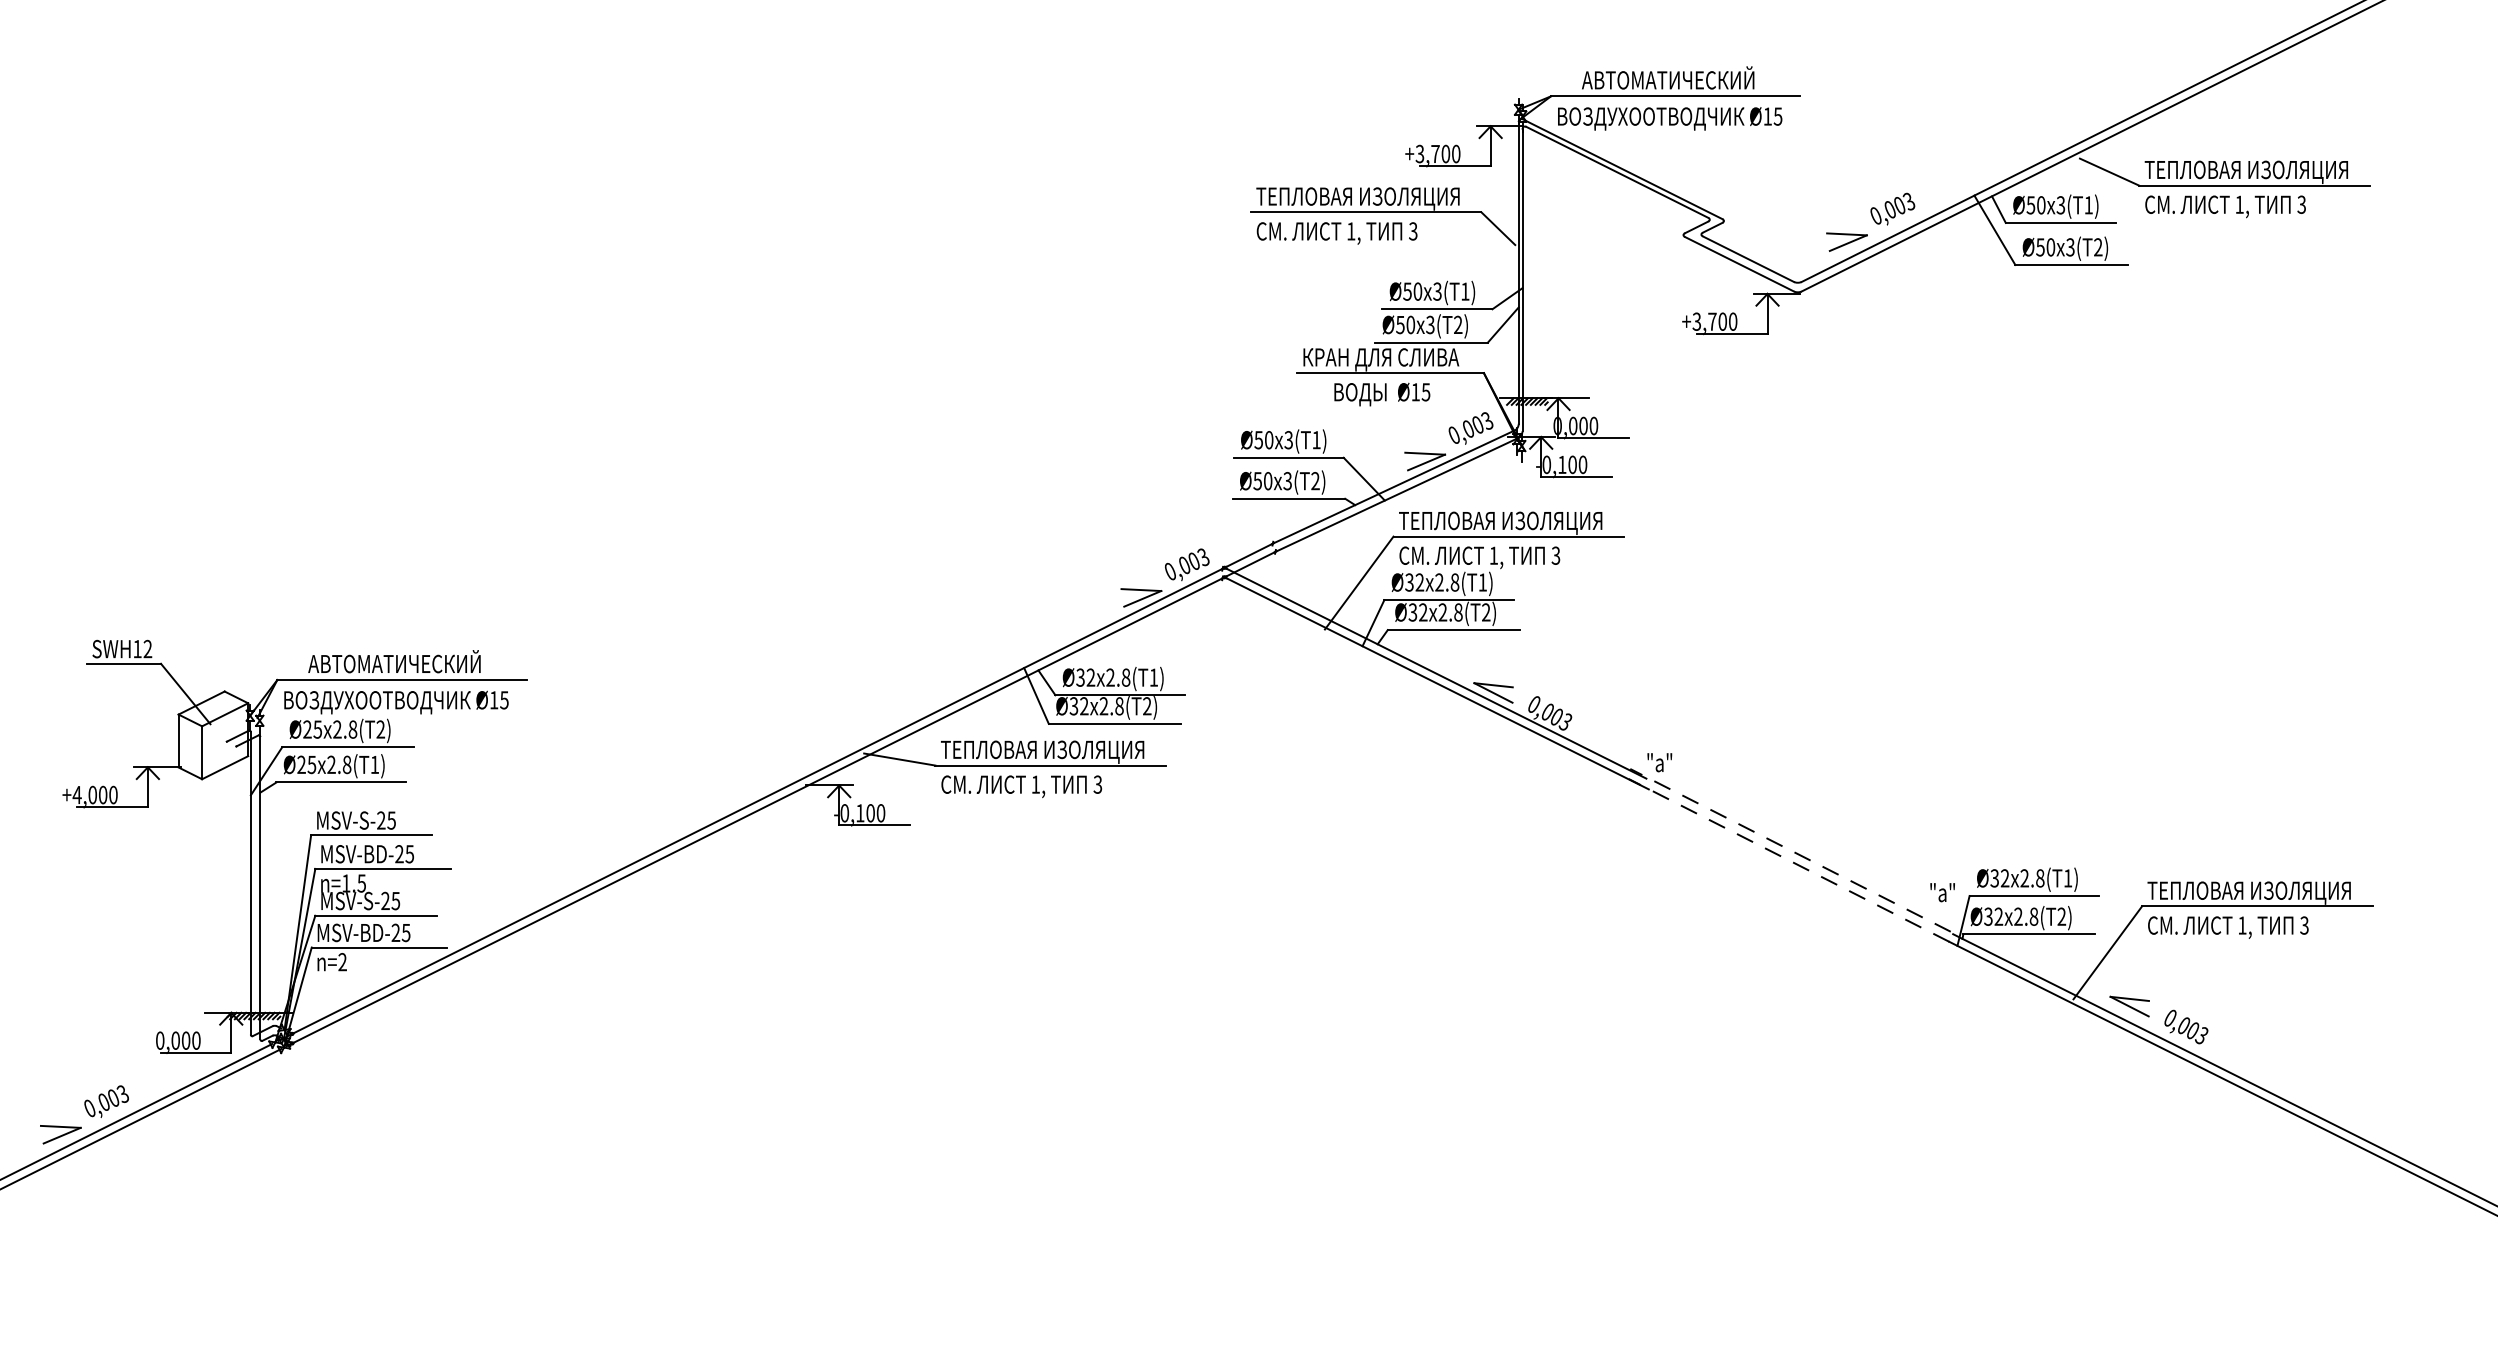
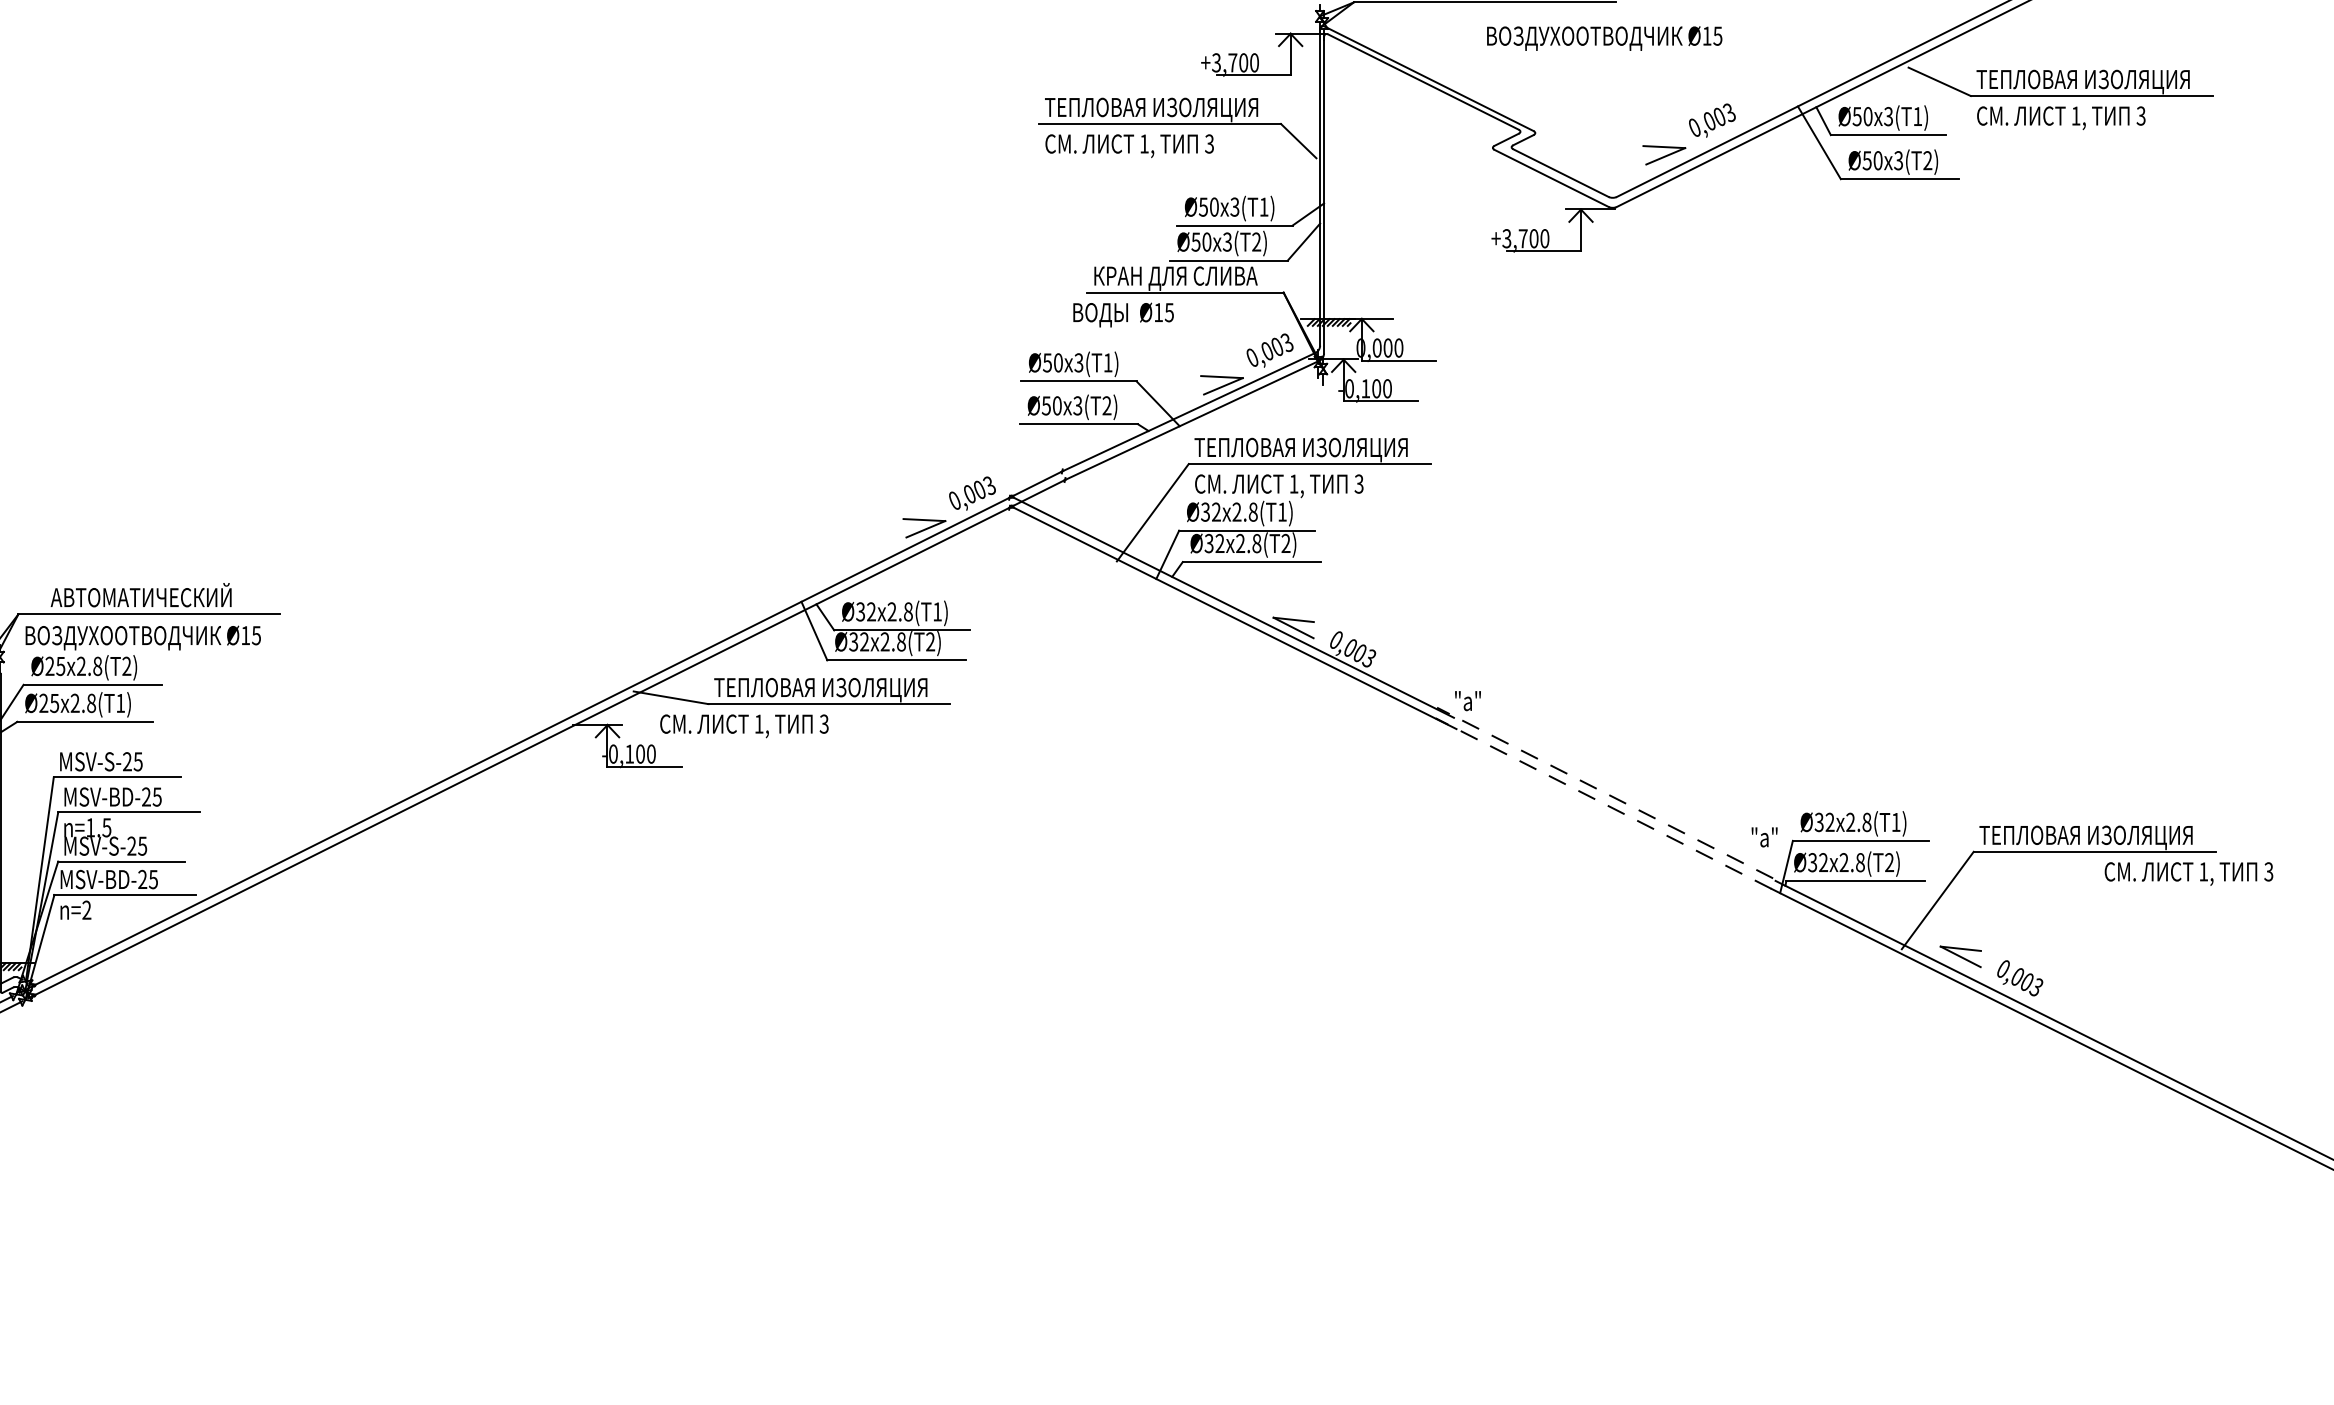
text: (1670, 118) -> (1605, 38), moved
text: (1382, 394) -> (1123, 315), moved
text: (1021, 786) -> (744, 726), moved
text: (2228, 927) -> (2189, 873), moved

